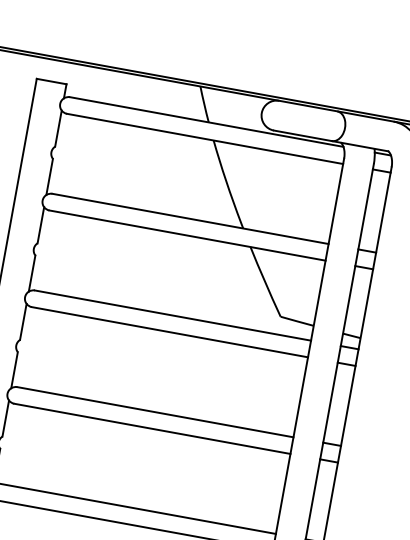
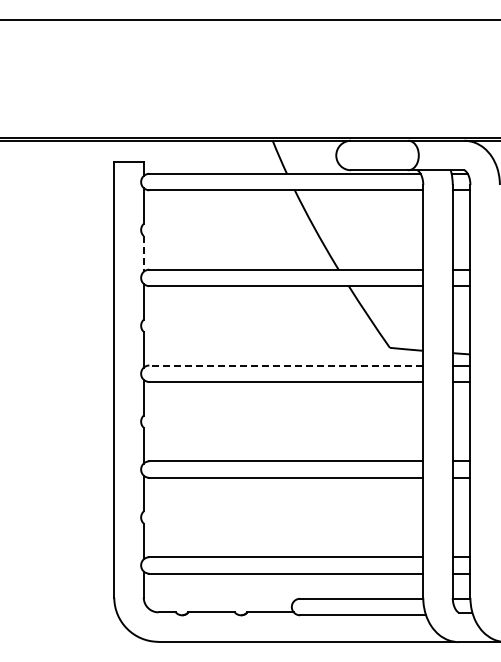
line: (49, 176) -> (143, 253), solid -> dashed
line: (173, 315) -> (286, 365), solid -> dashed

